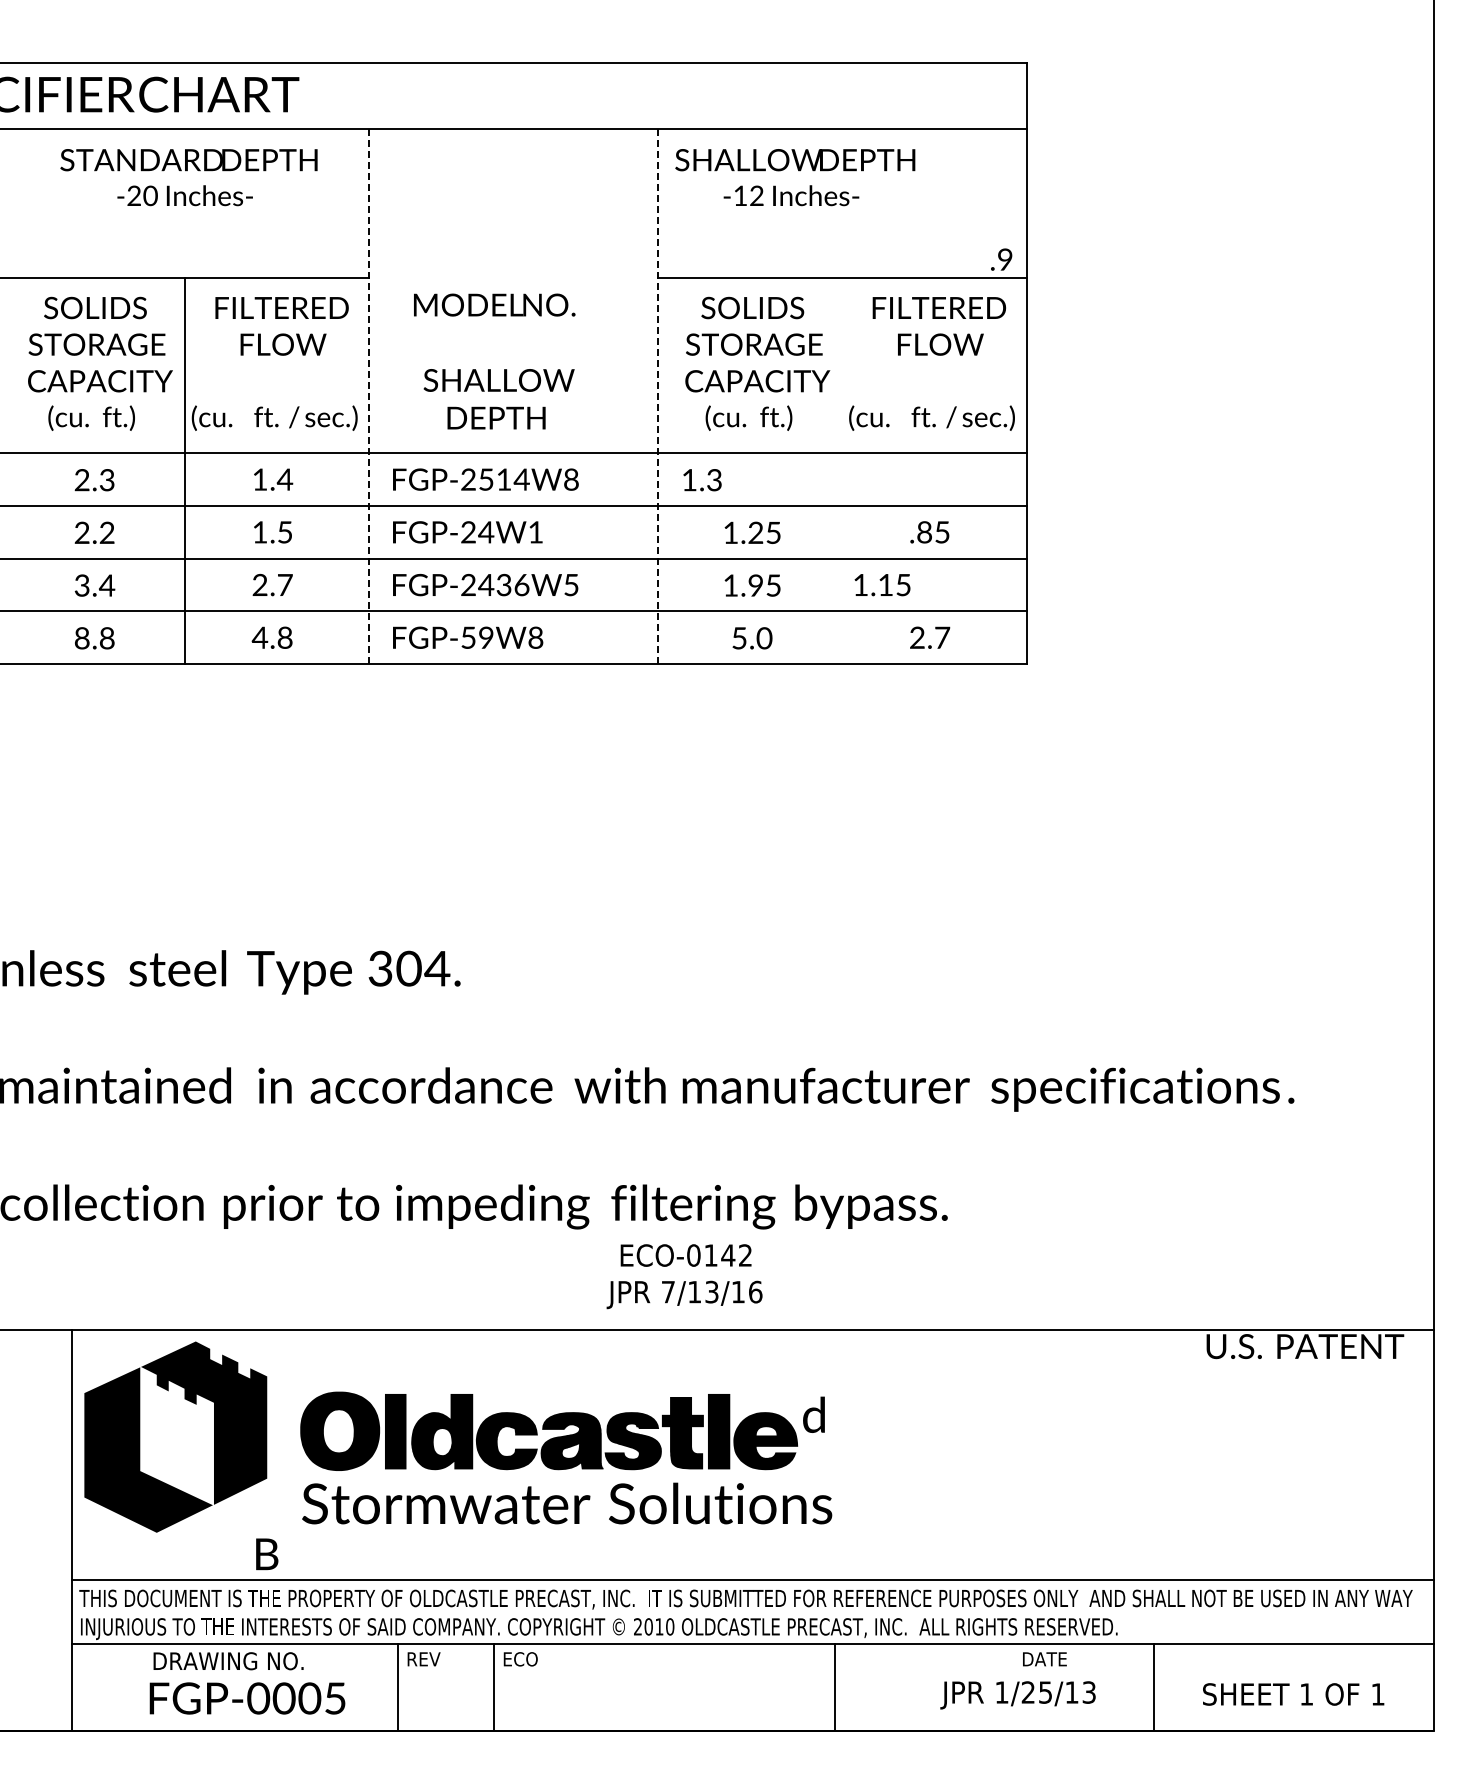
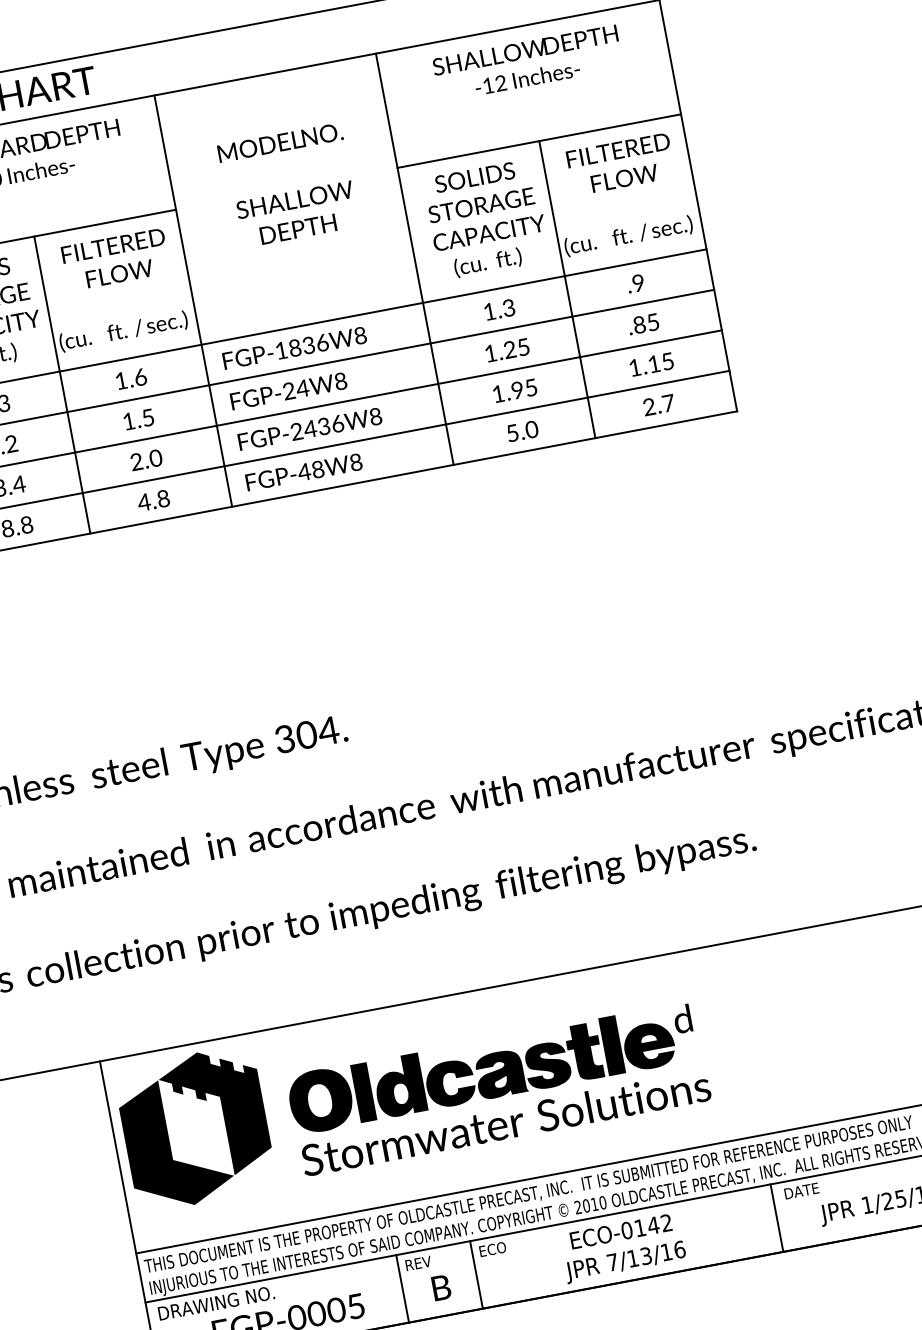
text: (795, 177) -> (528, 63), moved
text: (1001, 259) -> (635, 283), moved
text: (494, 361) -> (288, 186), moved
line: (369, 396) -> (193, 301), dashed -> solid
line: (657, 396) -> (414, 259), dashed -> solid
line: (842, 470) -> (567, 289), added
text: (284, 479) -> (140, 377), 1.4 -> 1.6
text: (495, 479) -> (302, 346), FGP-2514W8 -> FGP-1836W8
text: (702, 480) -> (499, 310), moved
text: (535, 532) -> (340, 381), FGP-24W1 -> FGP-24W8
text: (285, 584) -> (156, 457), 2.7 -> 2.0
text: (571, 584) -> (375, 416), FGP-2436W5 -> FGP-2436W8
text: (882, 585) -> (651, 364), moved
text: (476, 637) -> (310, 470), FGP-59W8 -> FGP-48W8
text: (684, 1276) -> (622, 1248), moved
text: (267, 1554) -> (441, 1287), moved
text: (1044, 1659) -> (801, 1191), moved
text: (228, 1661) -> (216, 1303), moved
line: (835, 1687) -> (777, 1218), moved

